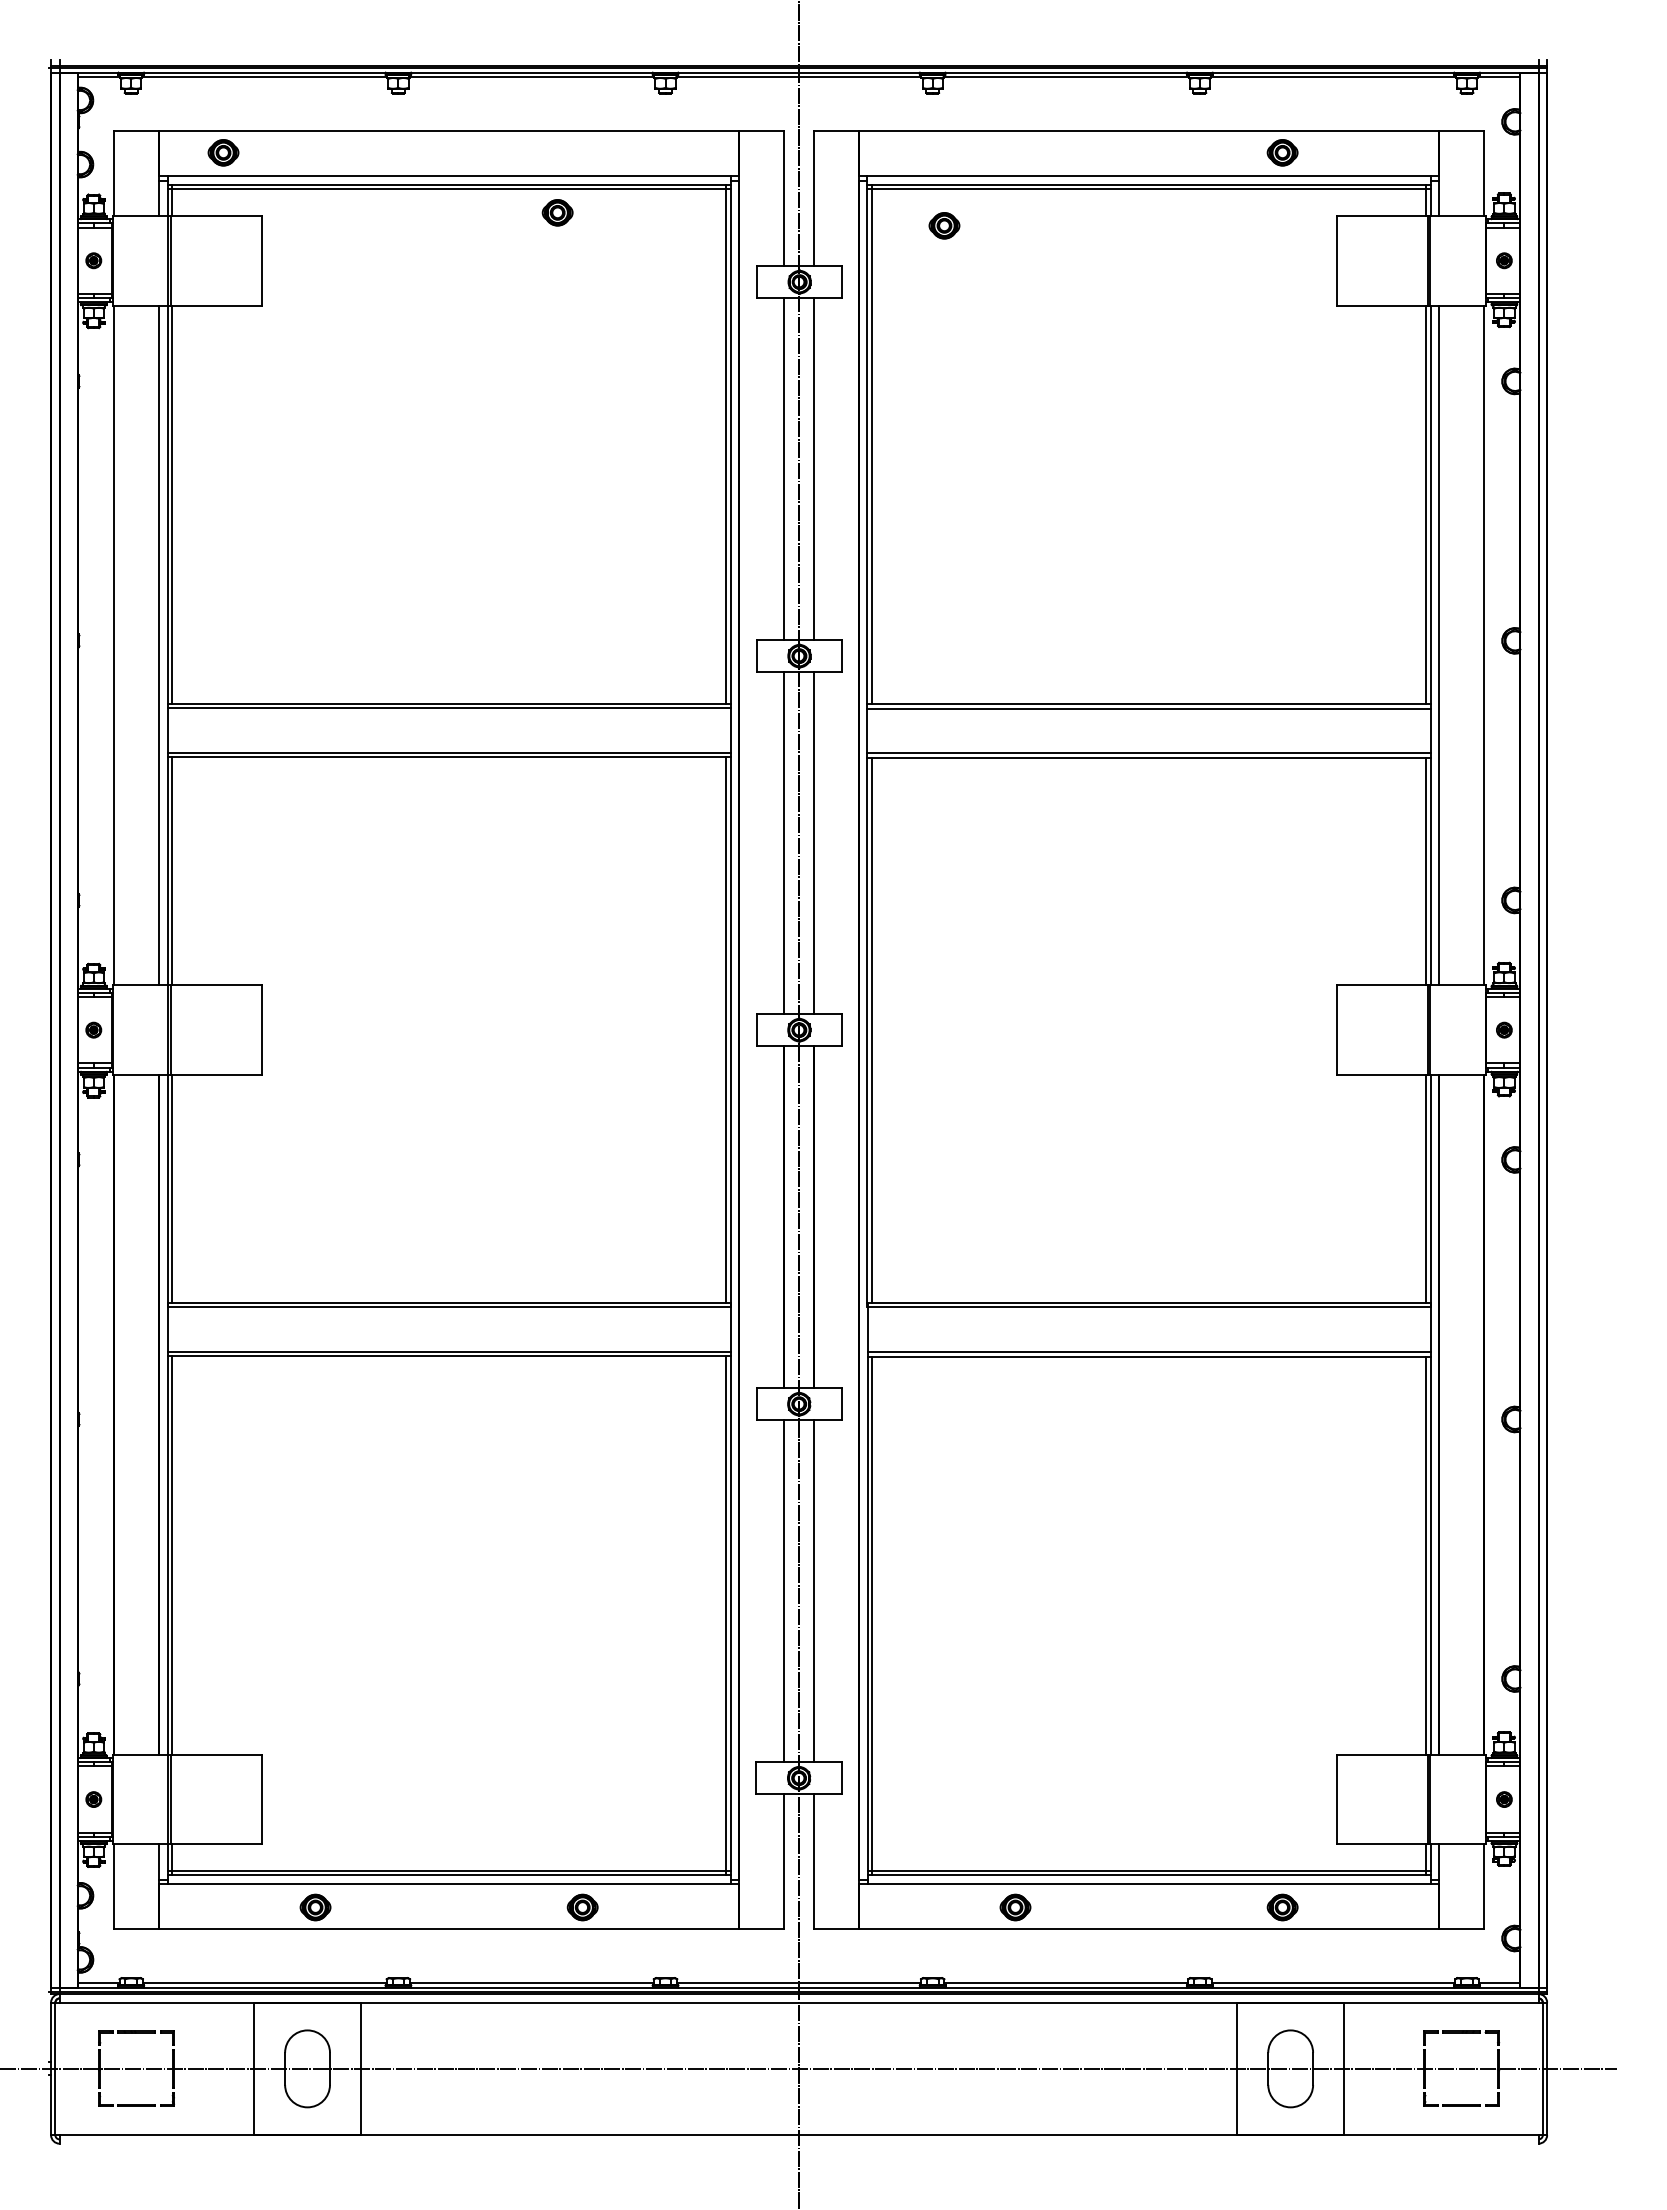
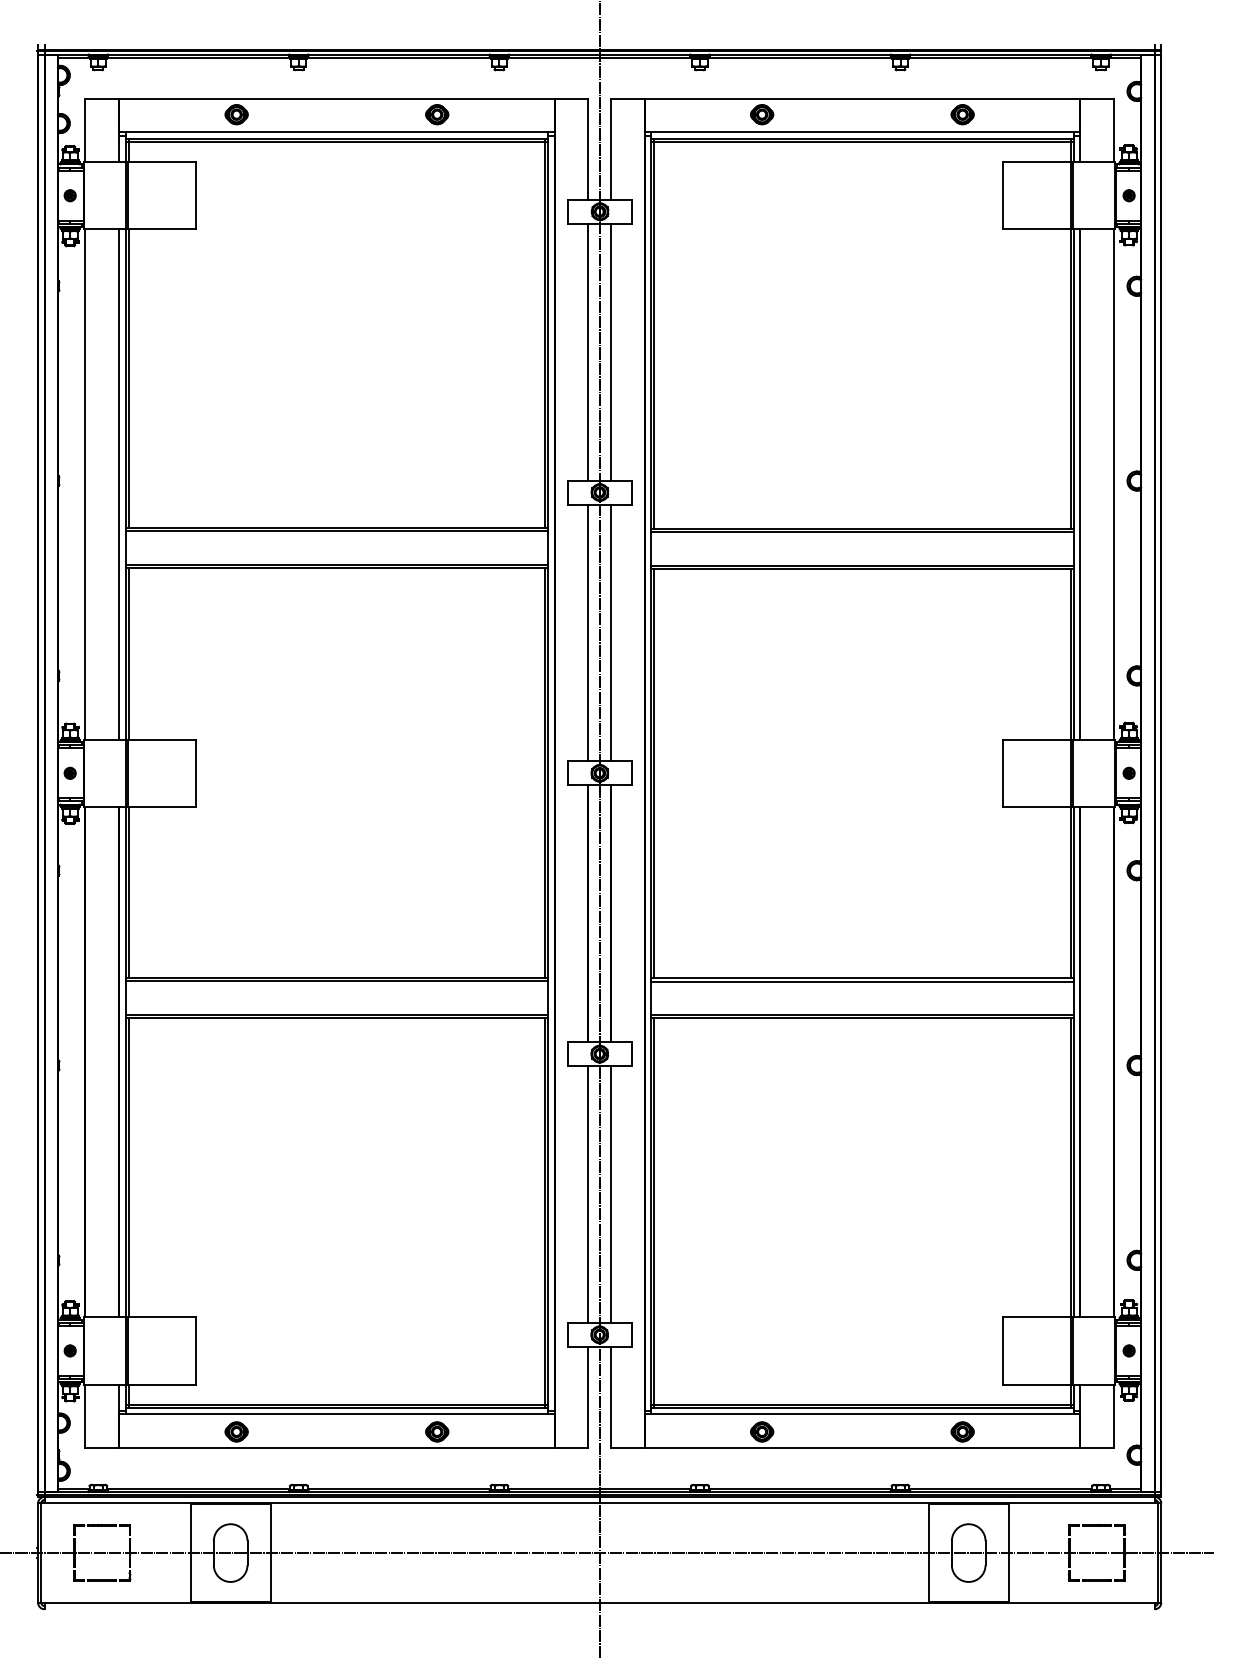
part: (223, 152) -> (236, 114), moved
part: (557, 212) -> (437, 114), moved
part: (944, 225) -> (762, 114), moved

